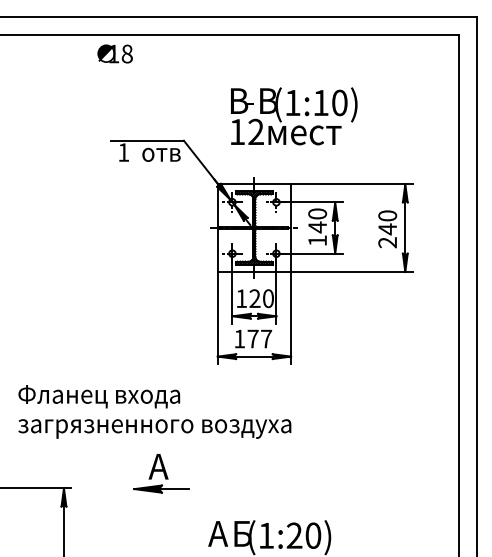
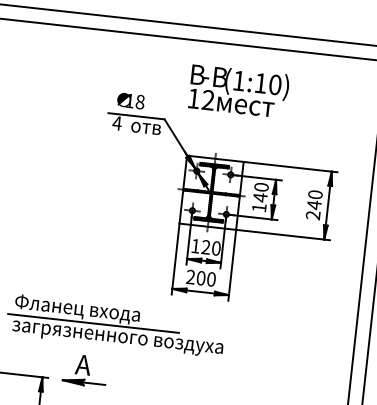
text: (114, 53) -> (130, 100), moved
text: (294, 116) -> (239, 91), moved
text: (123, 152) -> (117, 123), 1 -> 4
text: (253, 338) -> (201, 277), 177 -> 200
line: (121, 412) -> (93, 323), added
part: (161, 473) -> (85, 370), moved

